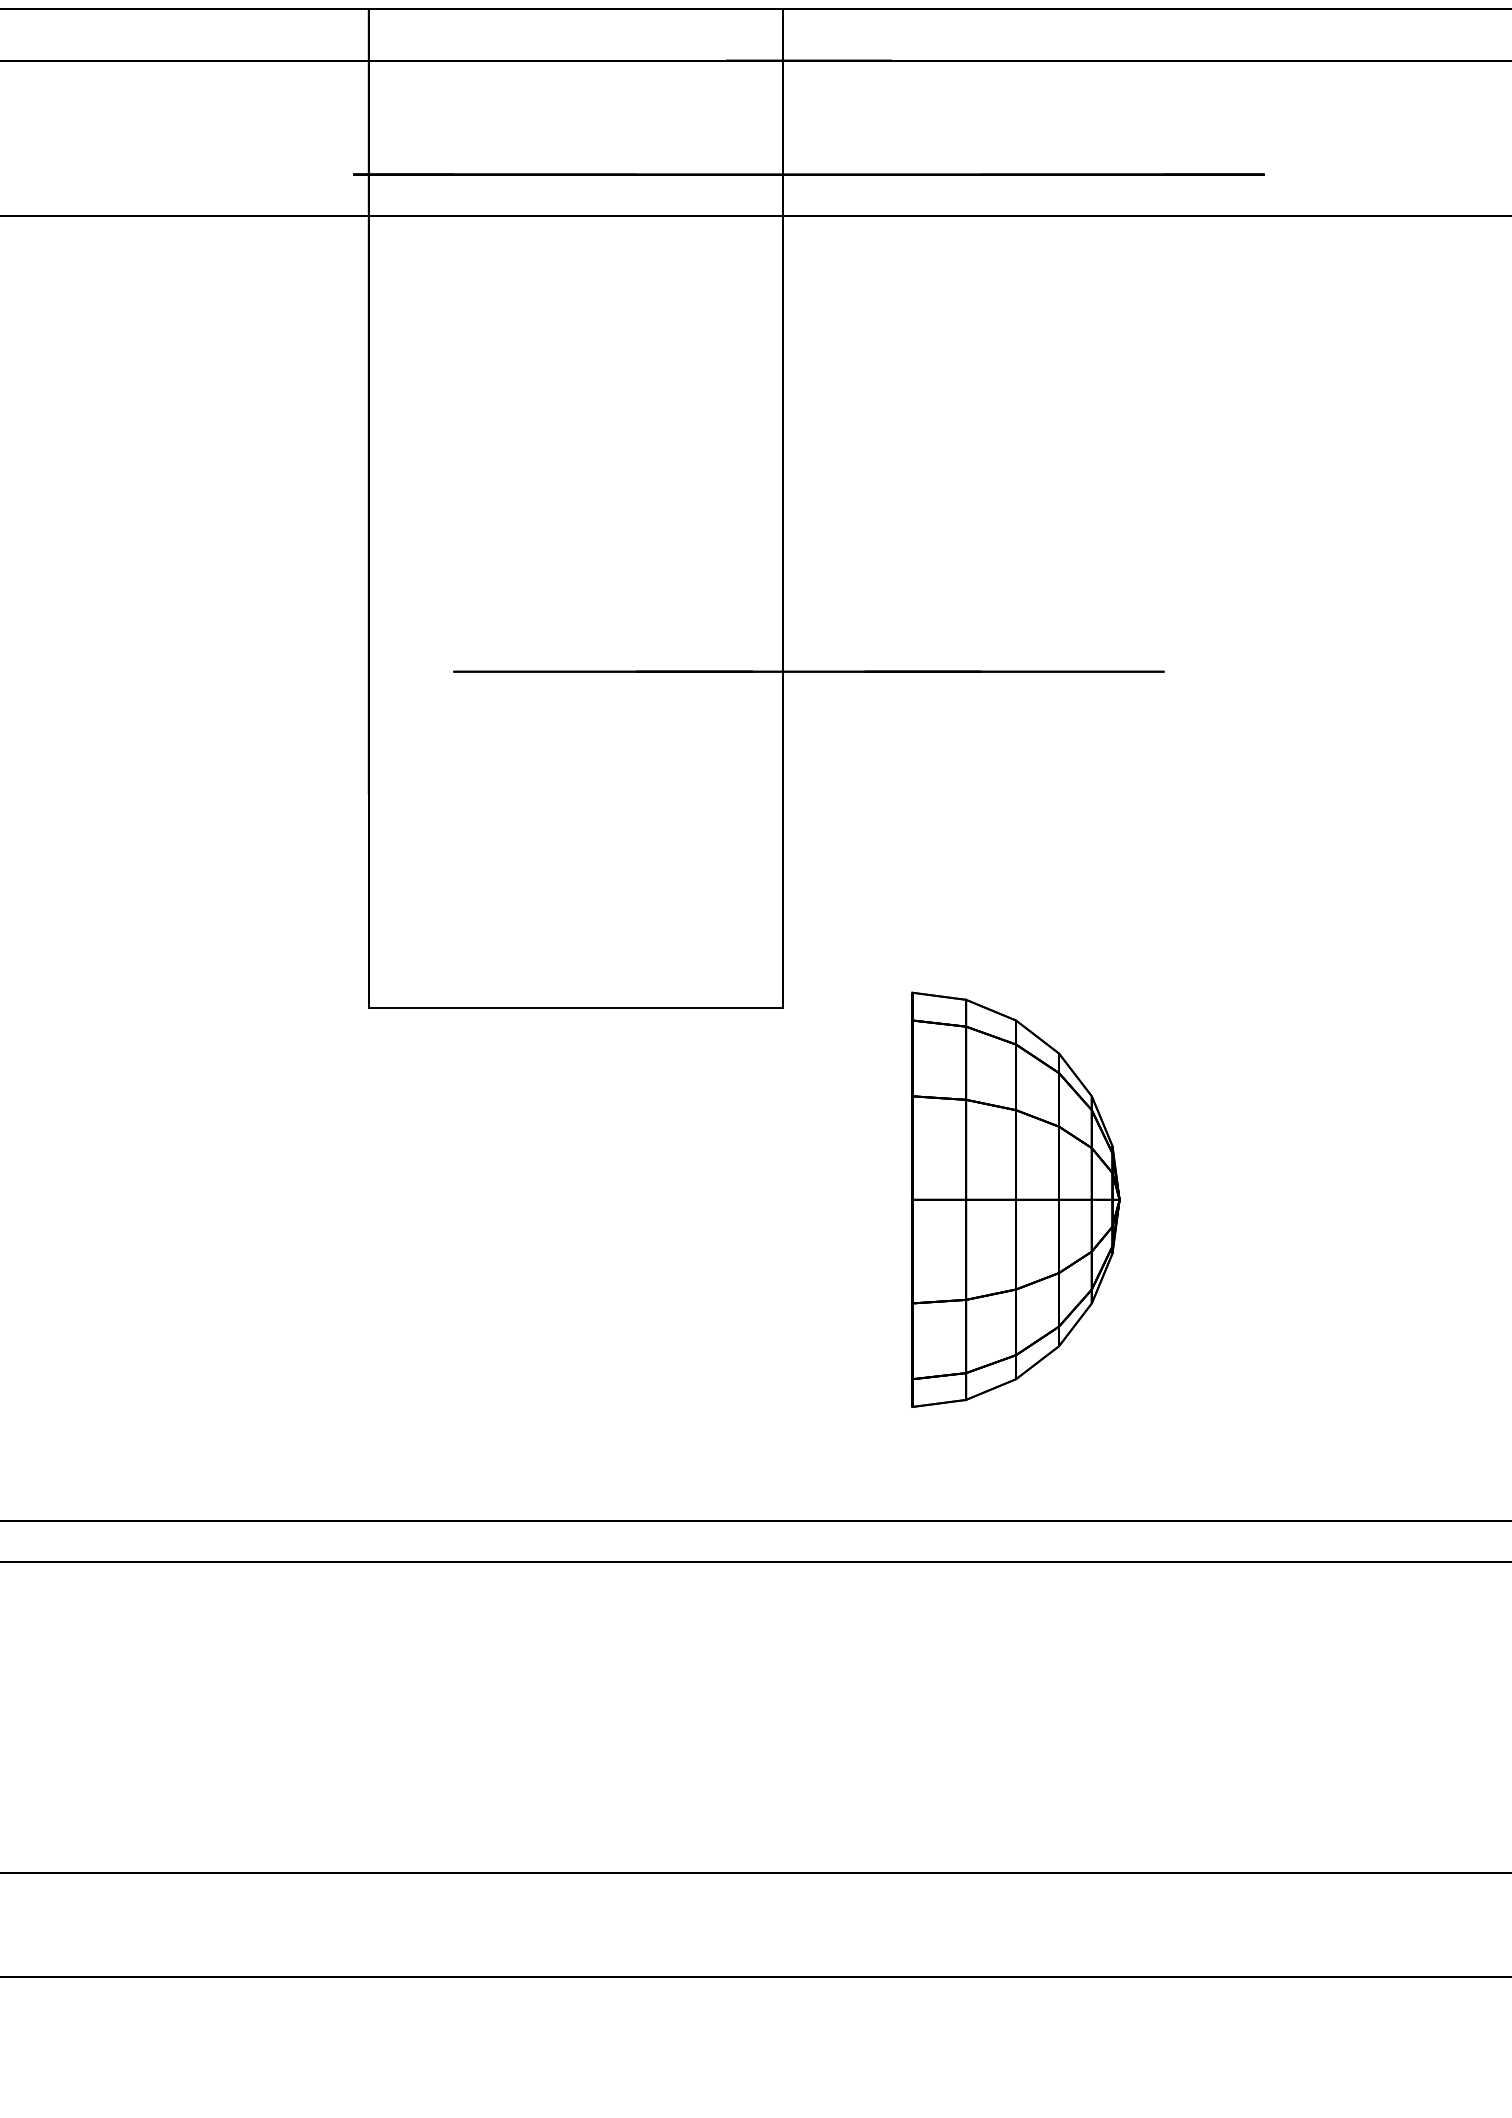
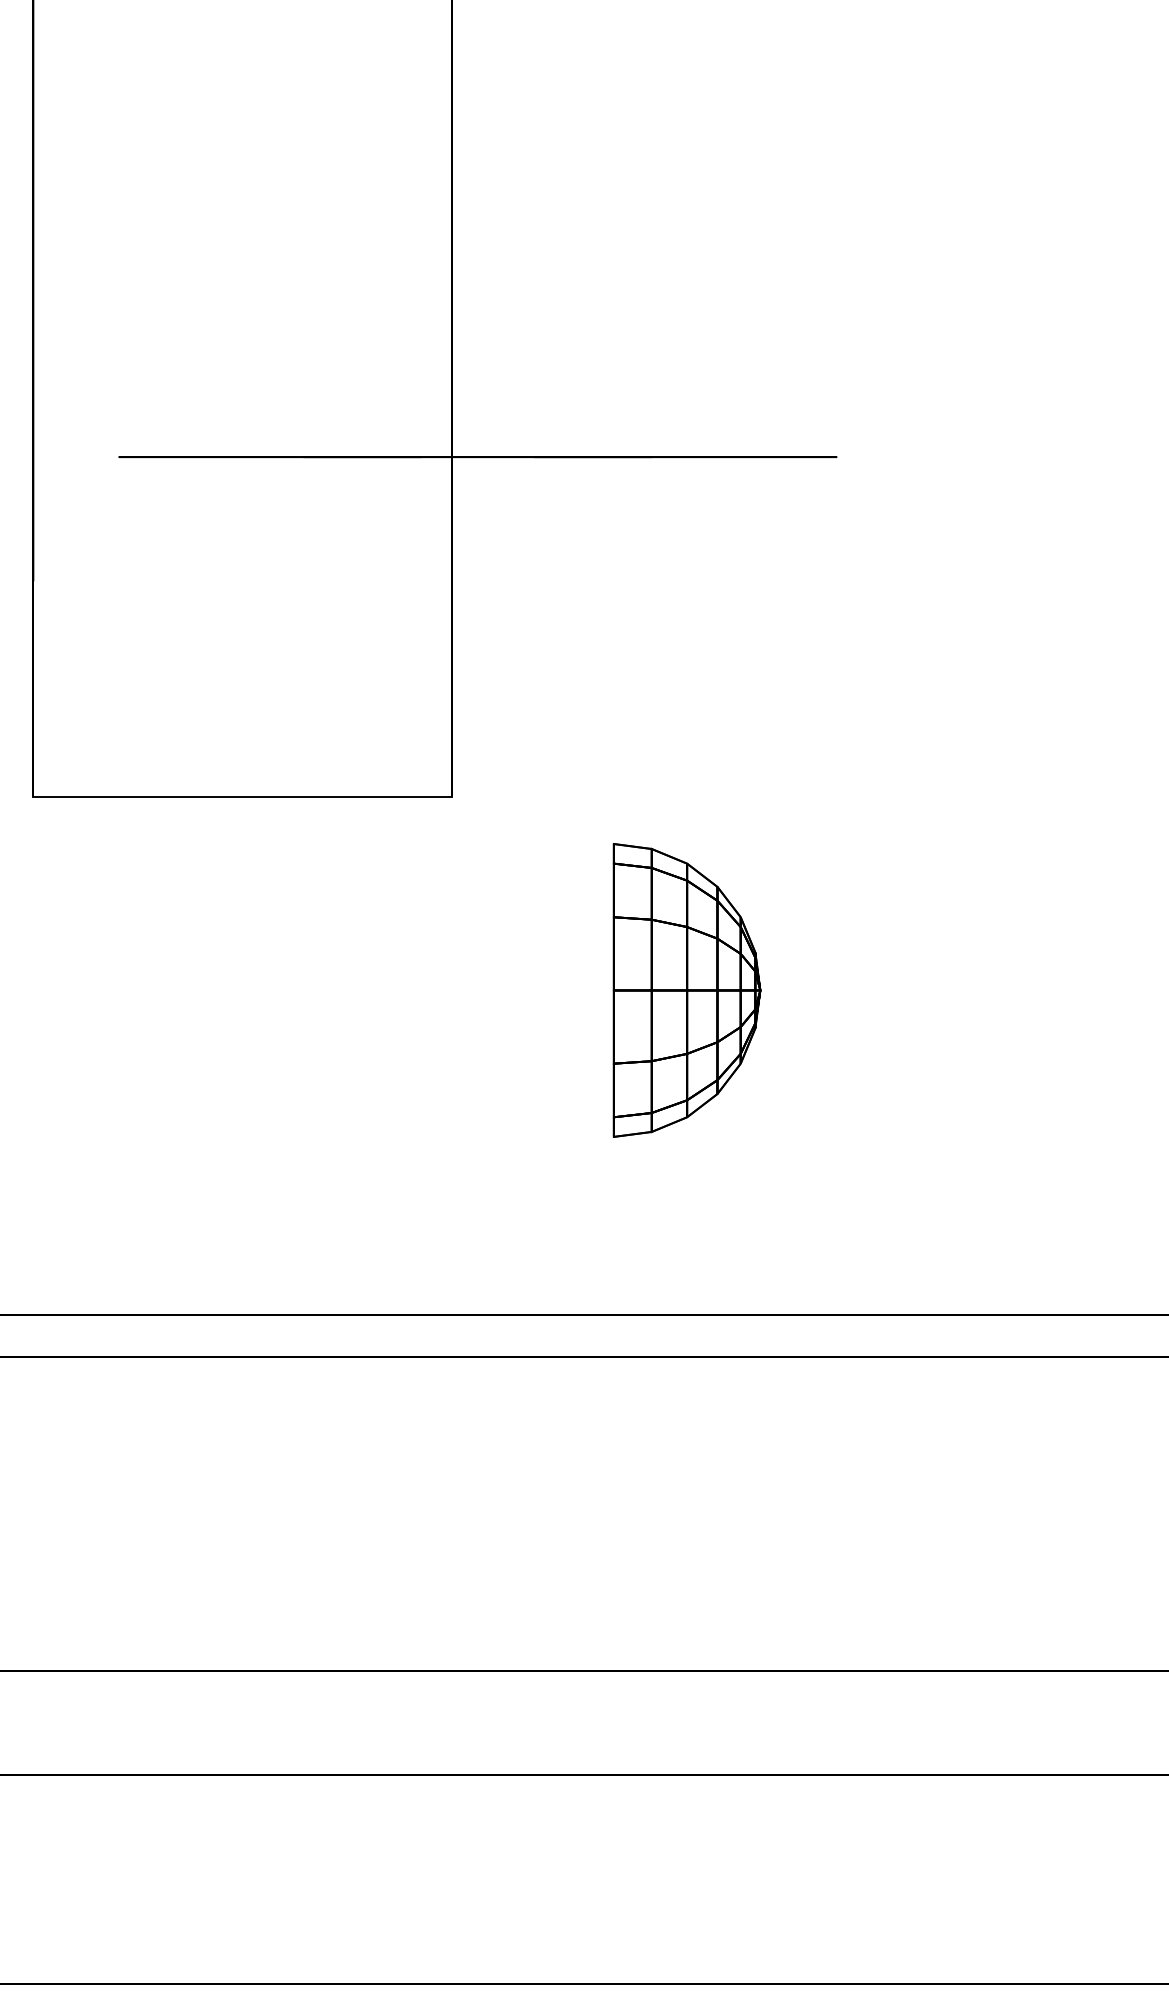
part: (1015, 1199) -> (686, 990), size x0.7

